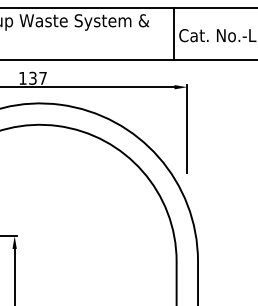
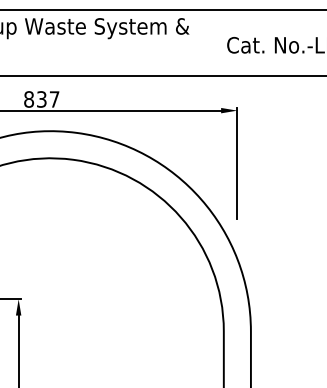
line: (173, 33) -> (219, 42), removed
text: (22, 77) -> (28, 98), 137 -> 837

